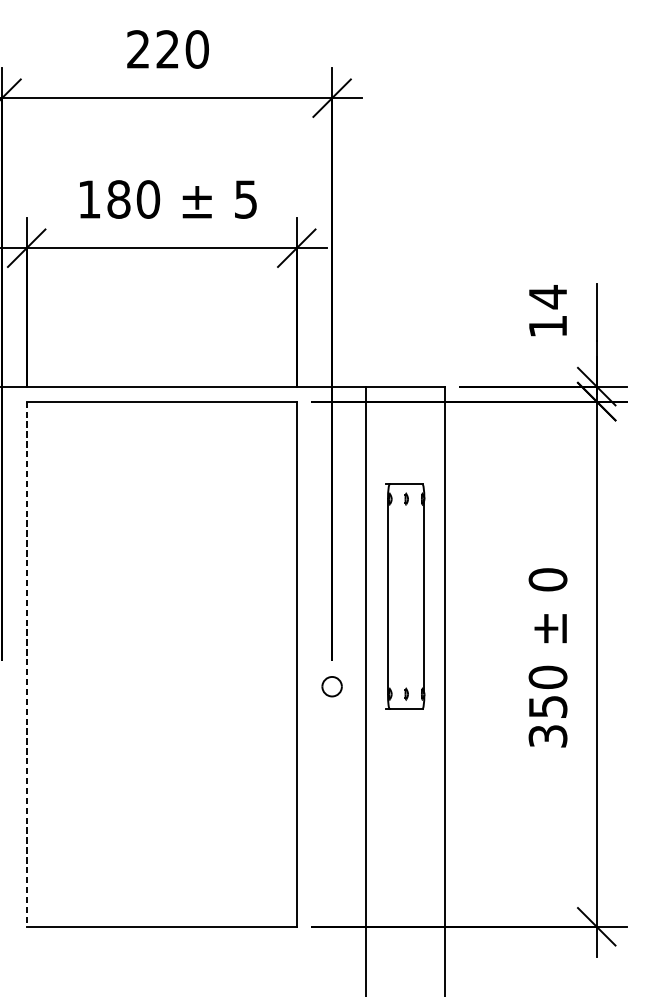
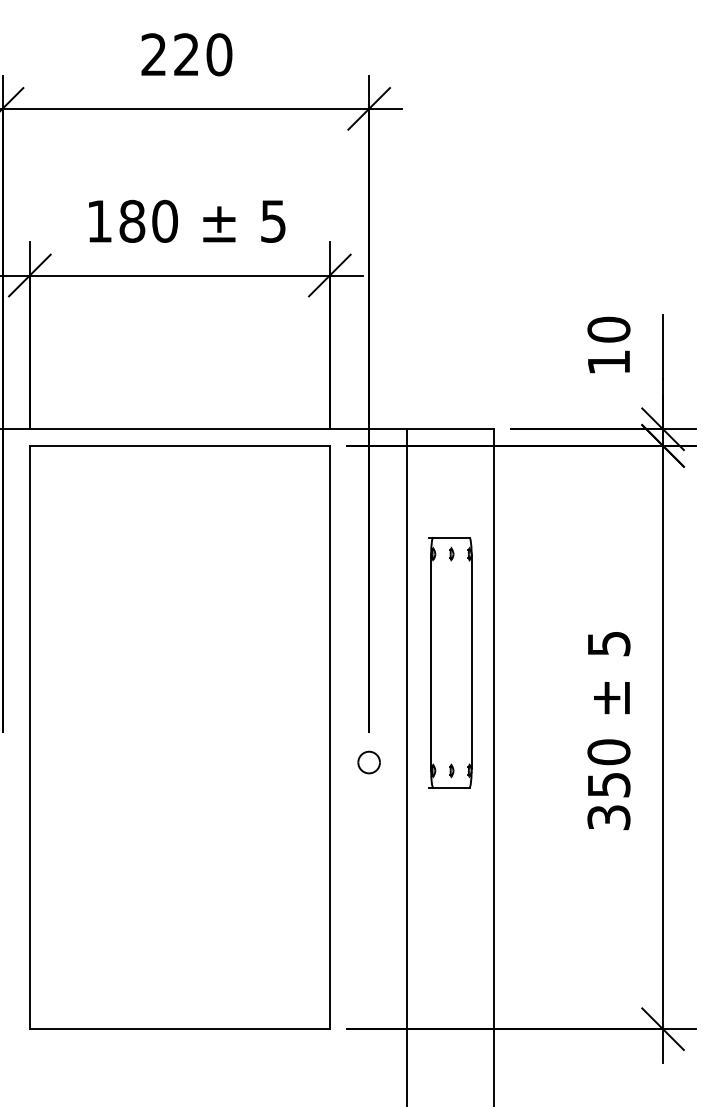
text: (547, 296) -> (608, 329), 14 -> 10
text: (547, 579) -> (608, 643), 0 -> 5
line: (26, 664) -> (29, 737), dashed -> solid

